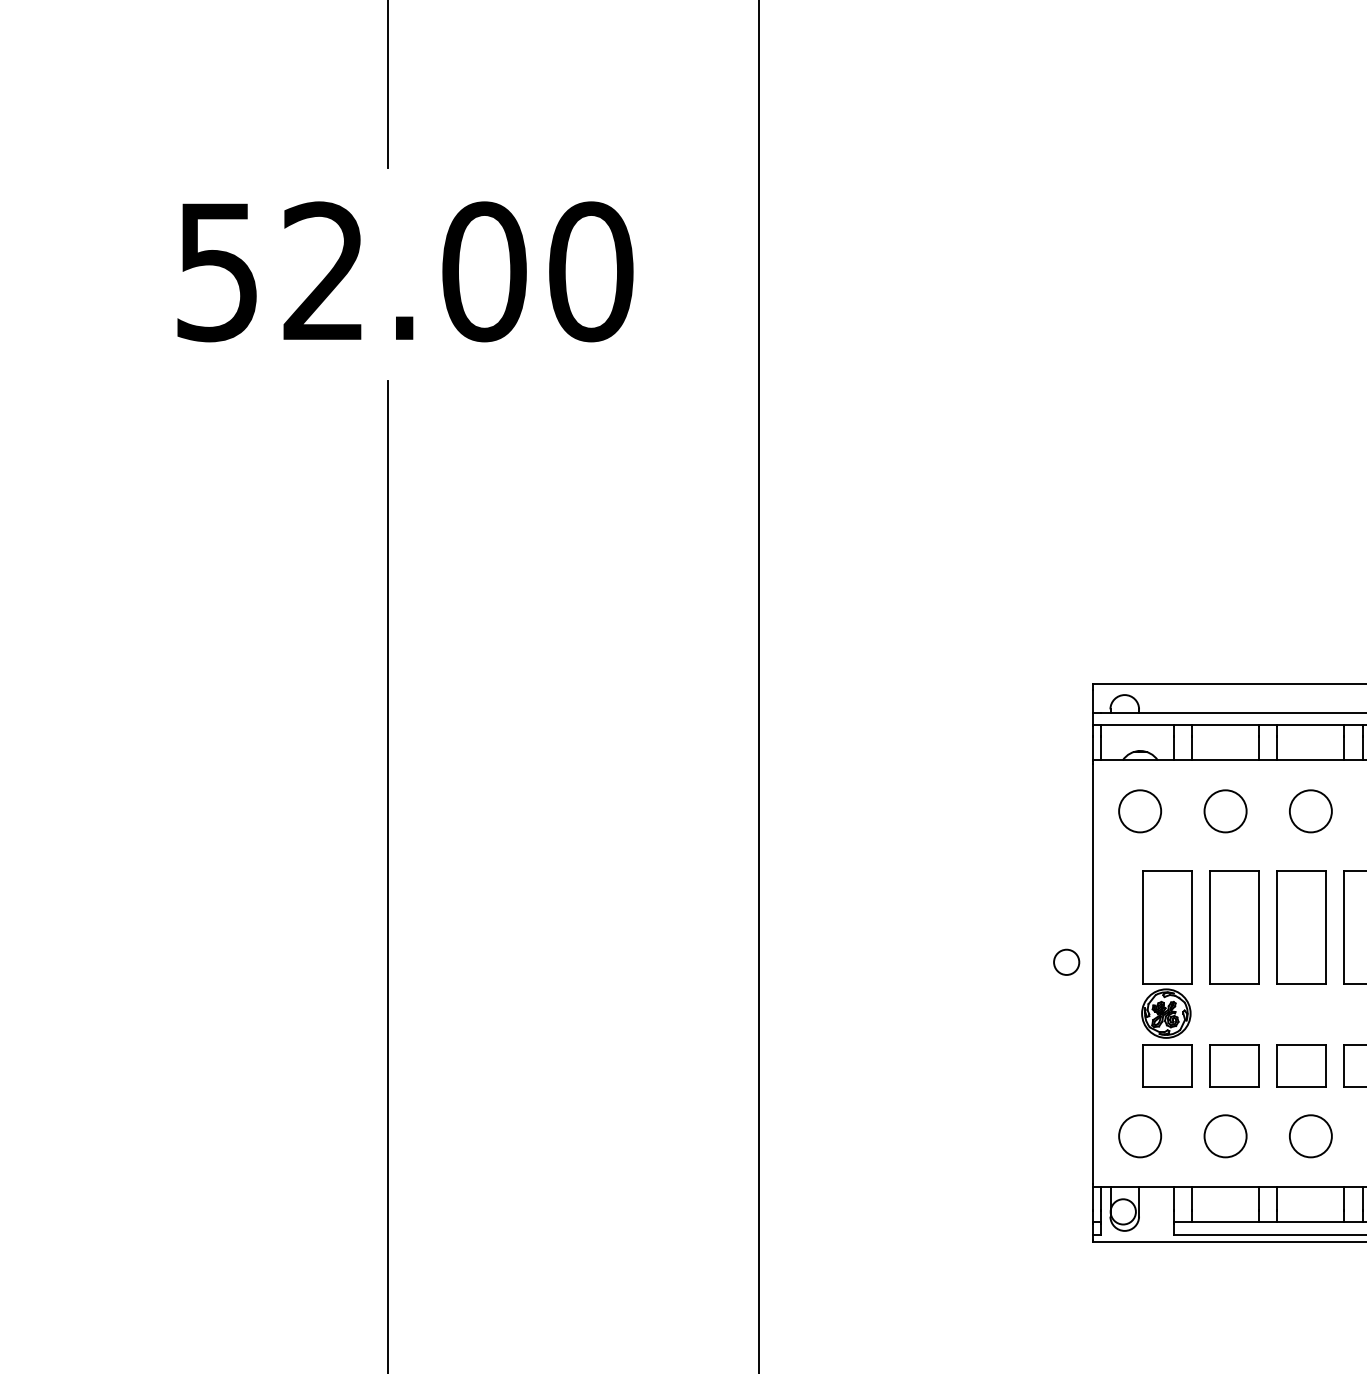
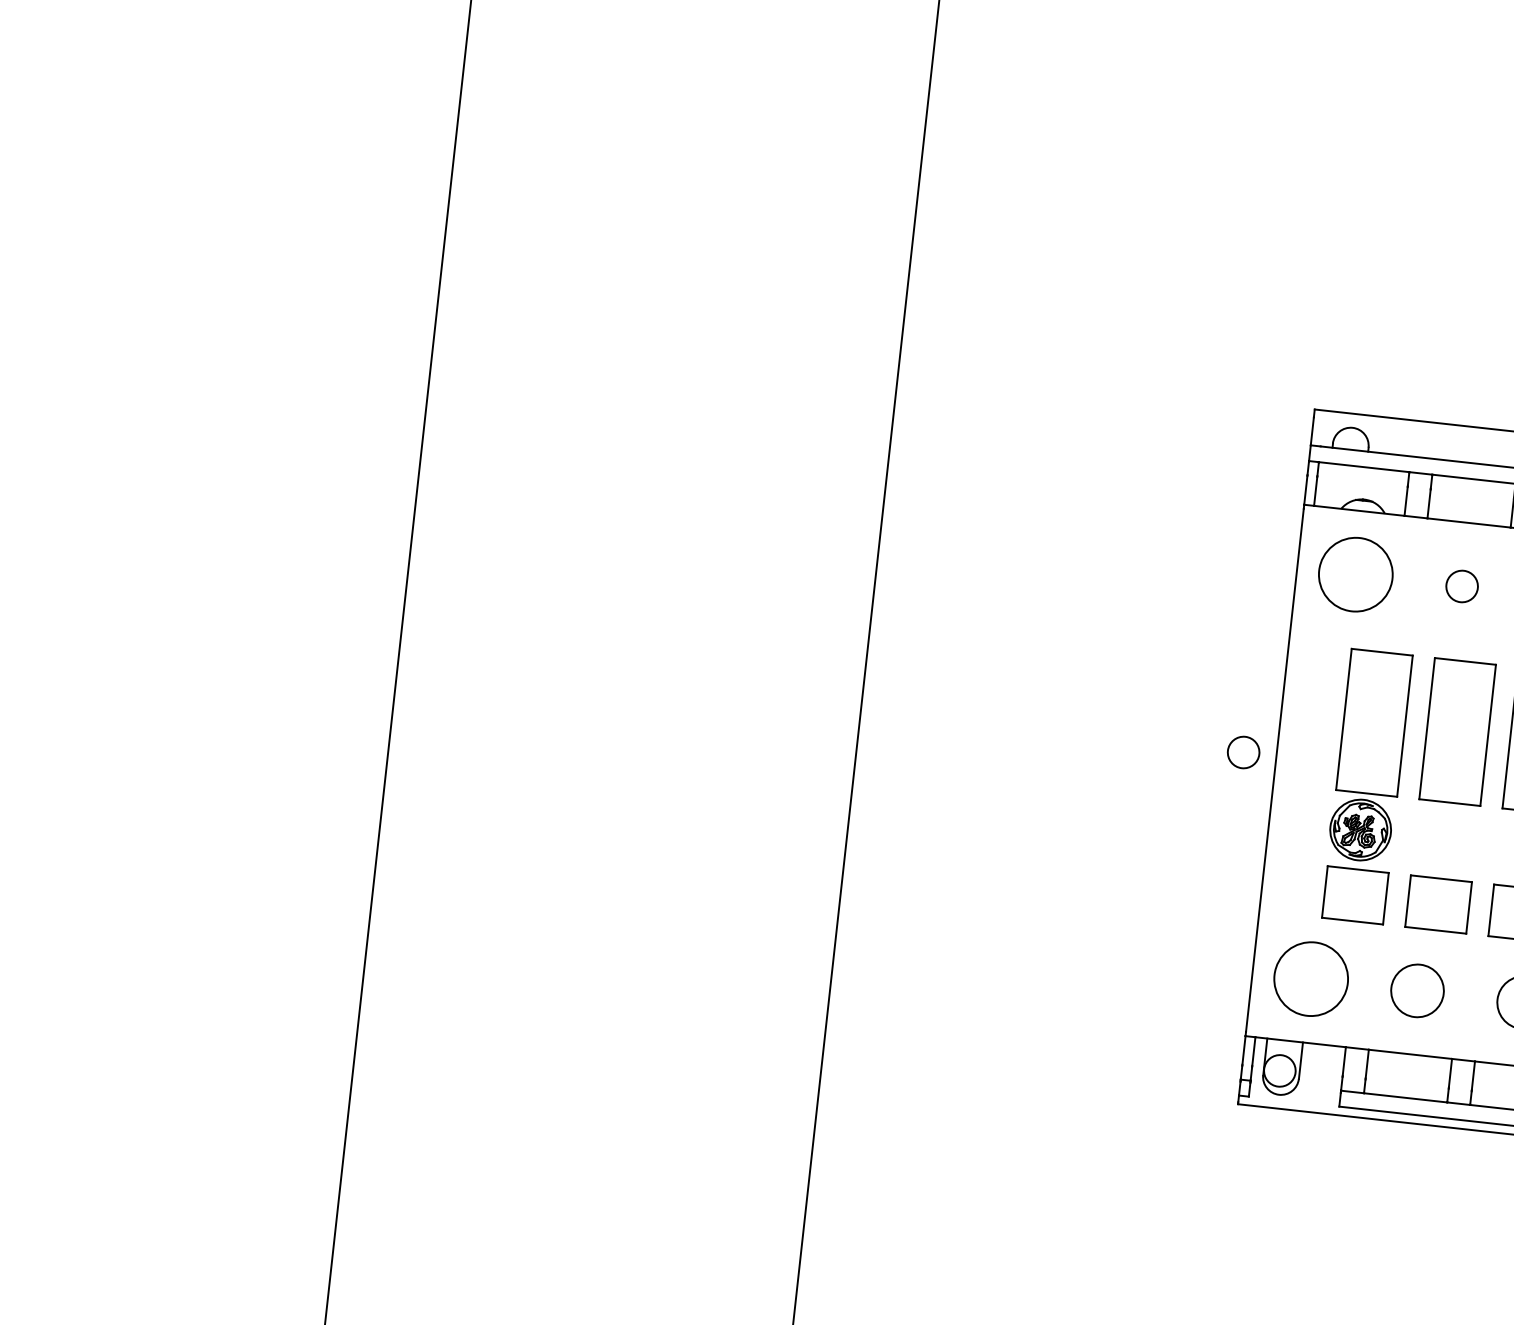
circle: (1140, 811) -> (1356, 574), size x1.4
circle: (1225, 811) -> (1462, 586), size x0.6
circle: (1140, 1136) -> (1311, 979), size x1.4

